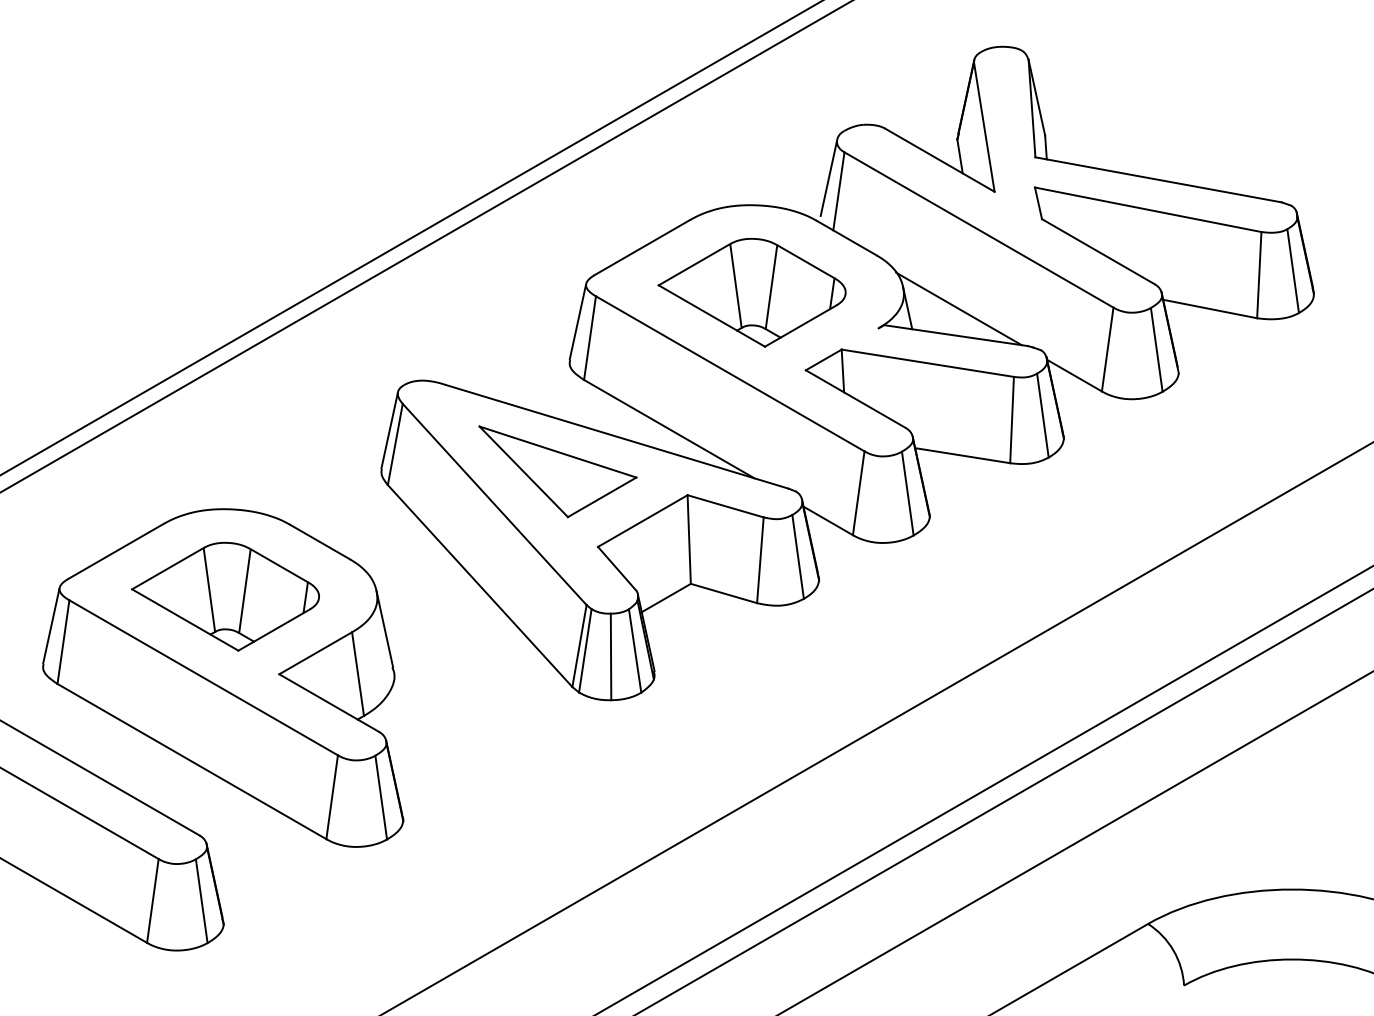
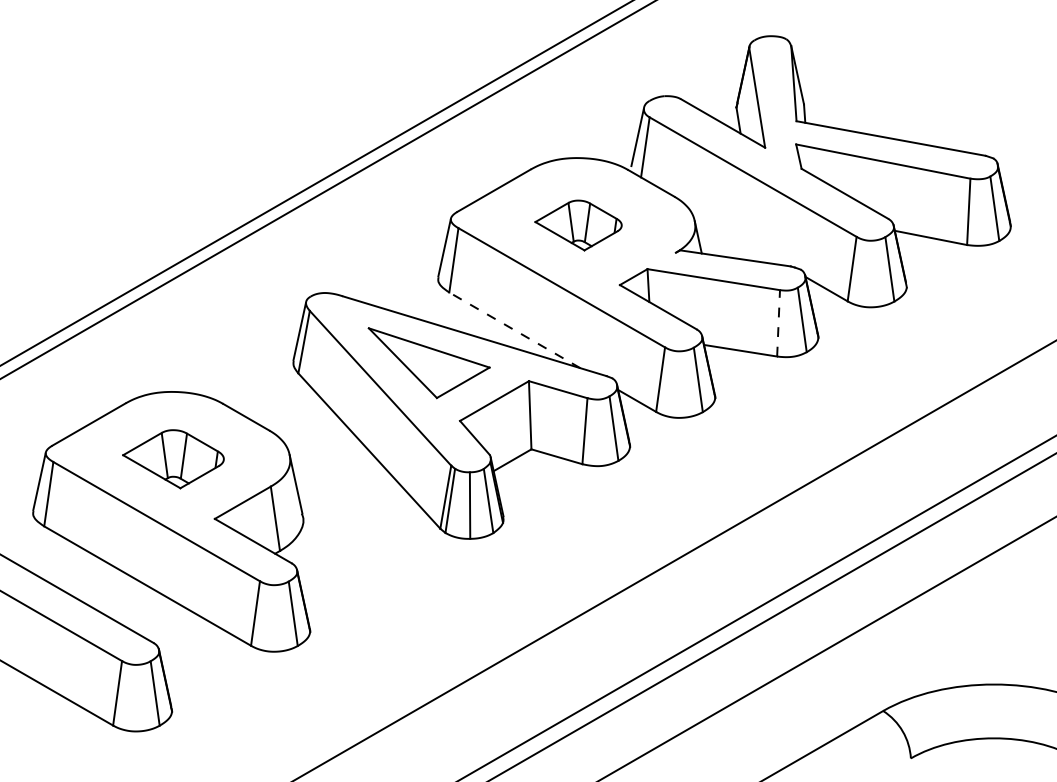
part: (751, 292) -> (578, 225), size x0.6
line: (958, 308) -> (737, 237), removed
line: (1012, 419) -> (778, 322), solid -> dashed
line: (668, 428) -> (514, 329), solid -> dashed
part: (225, 596) -> (173, 459), size x0.7

